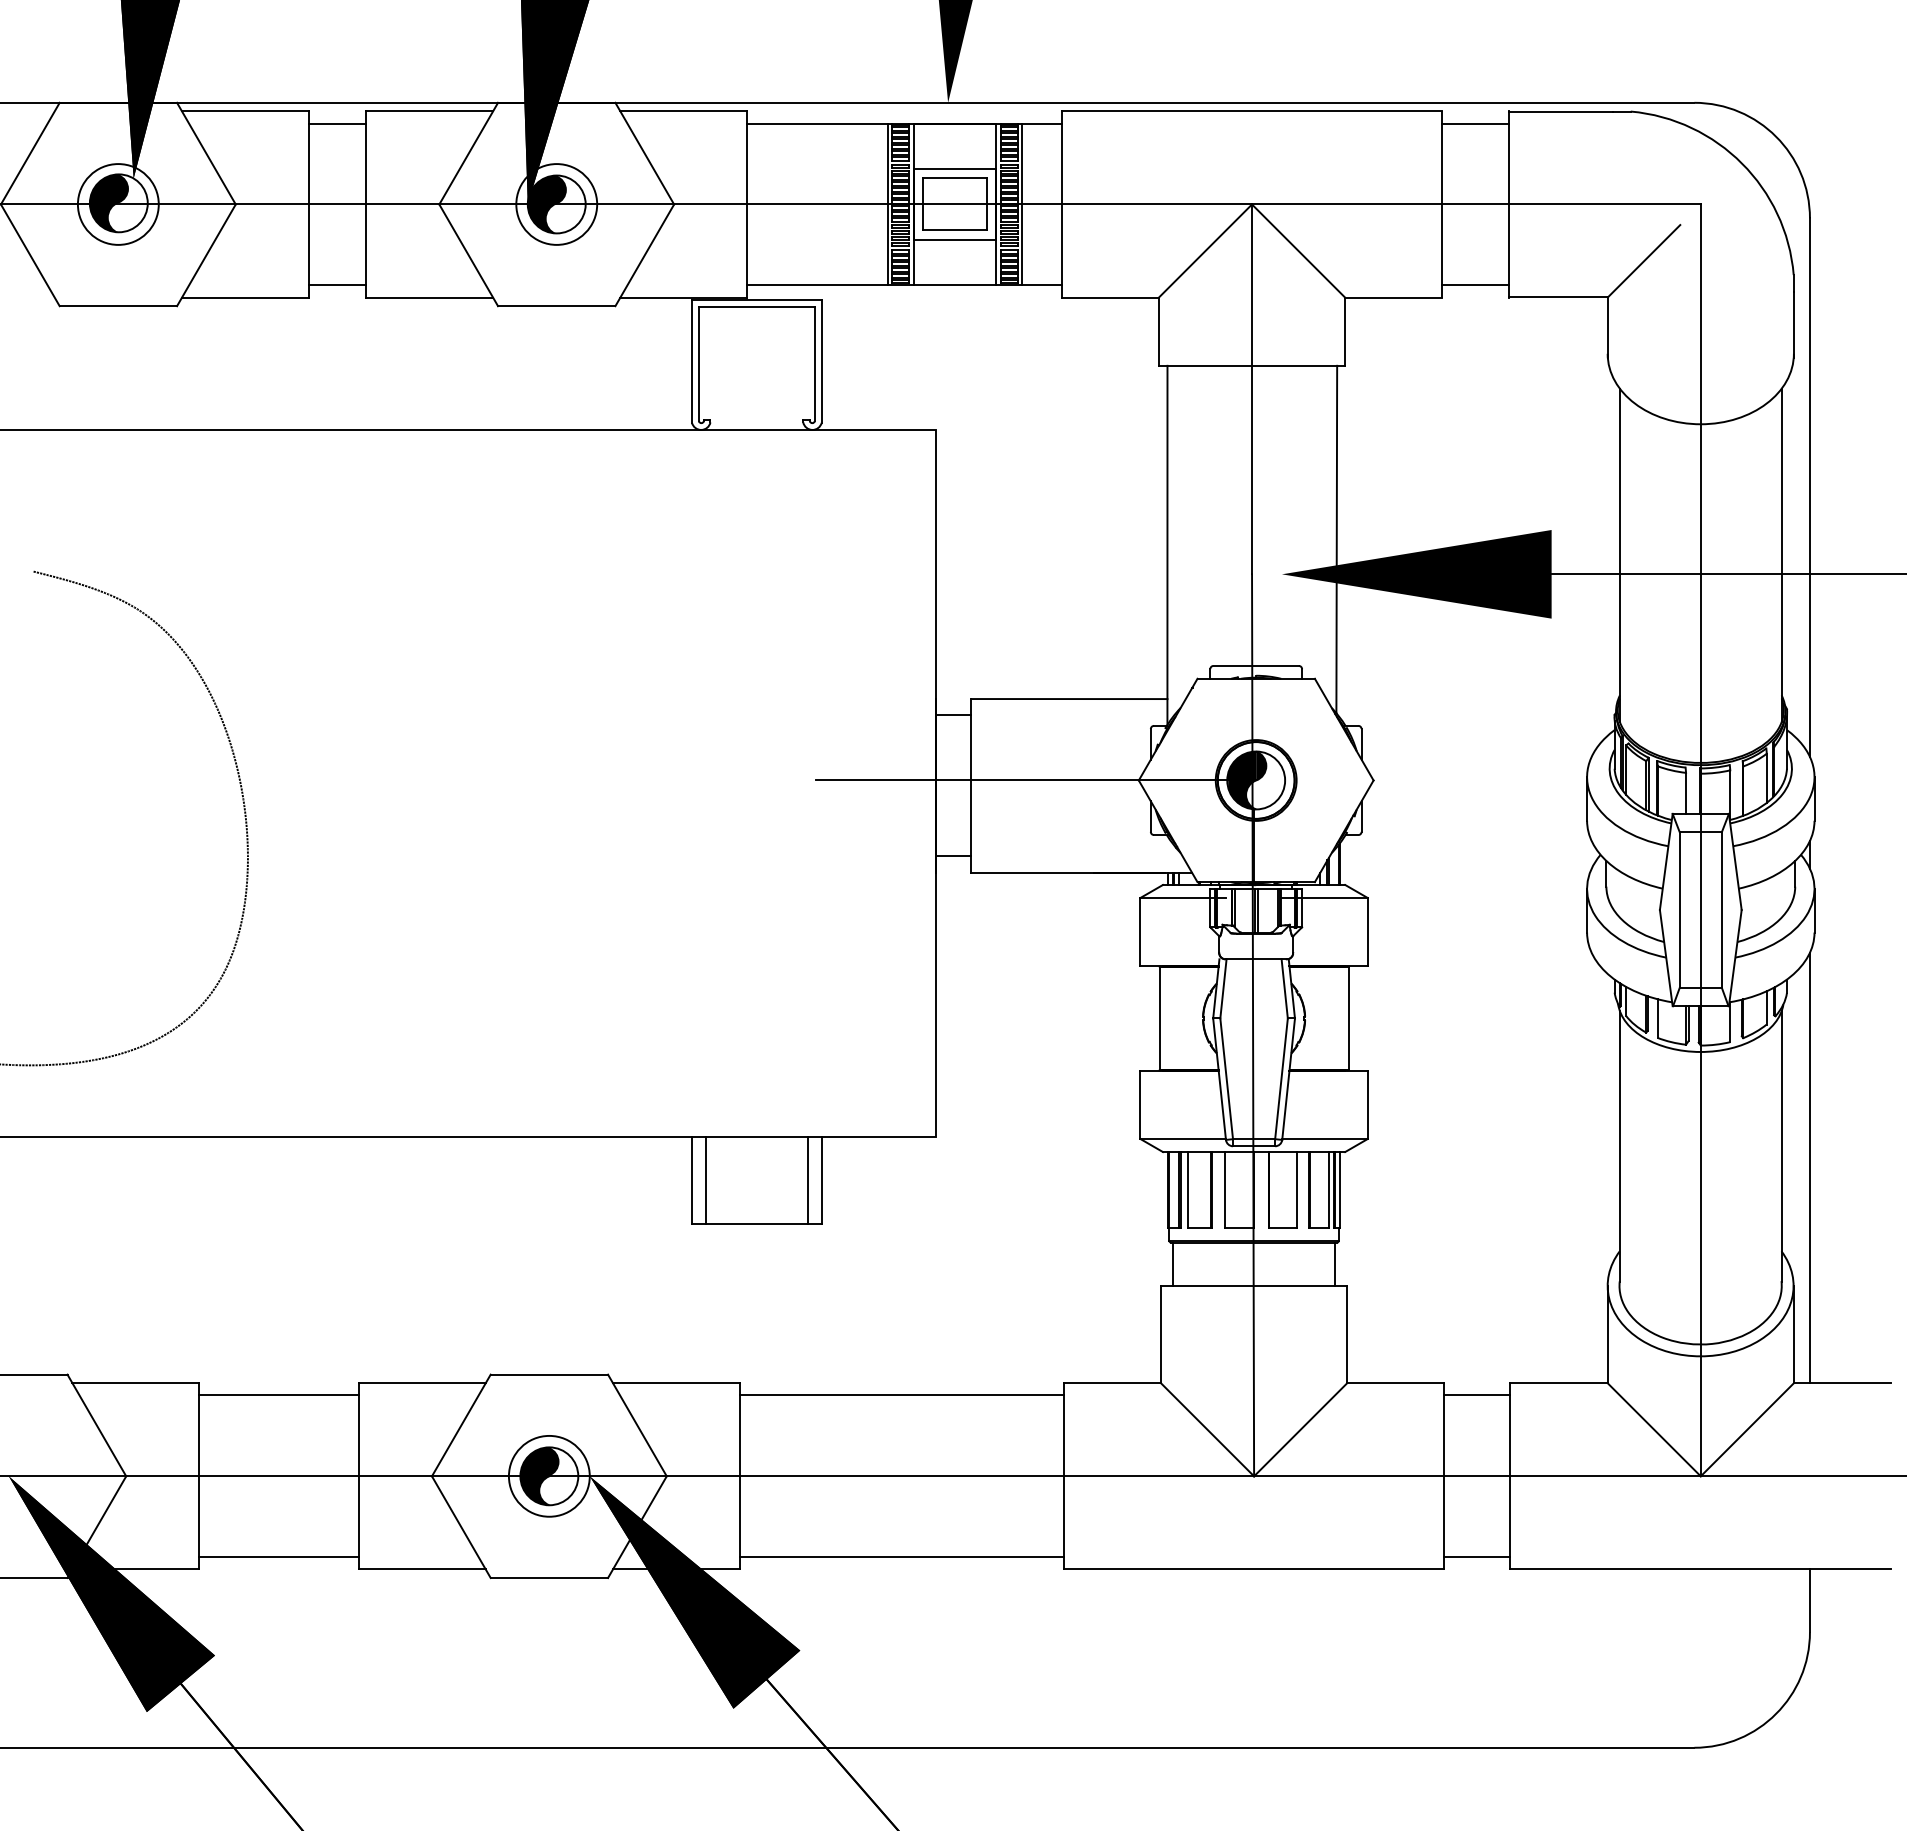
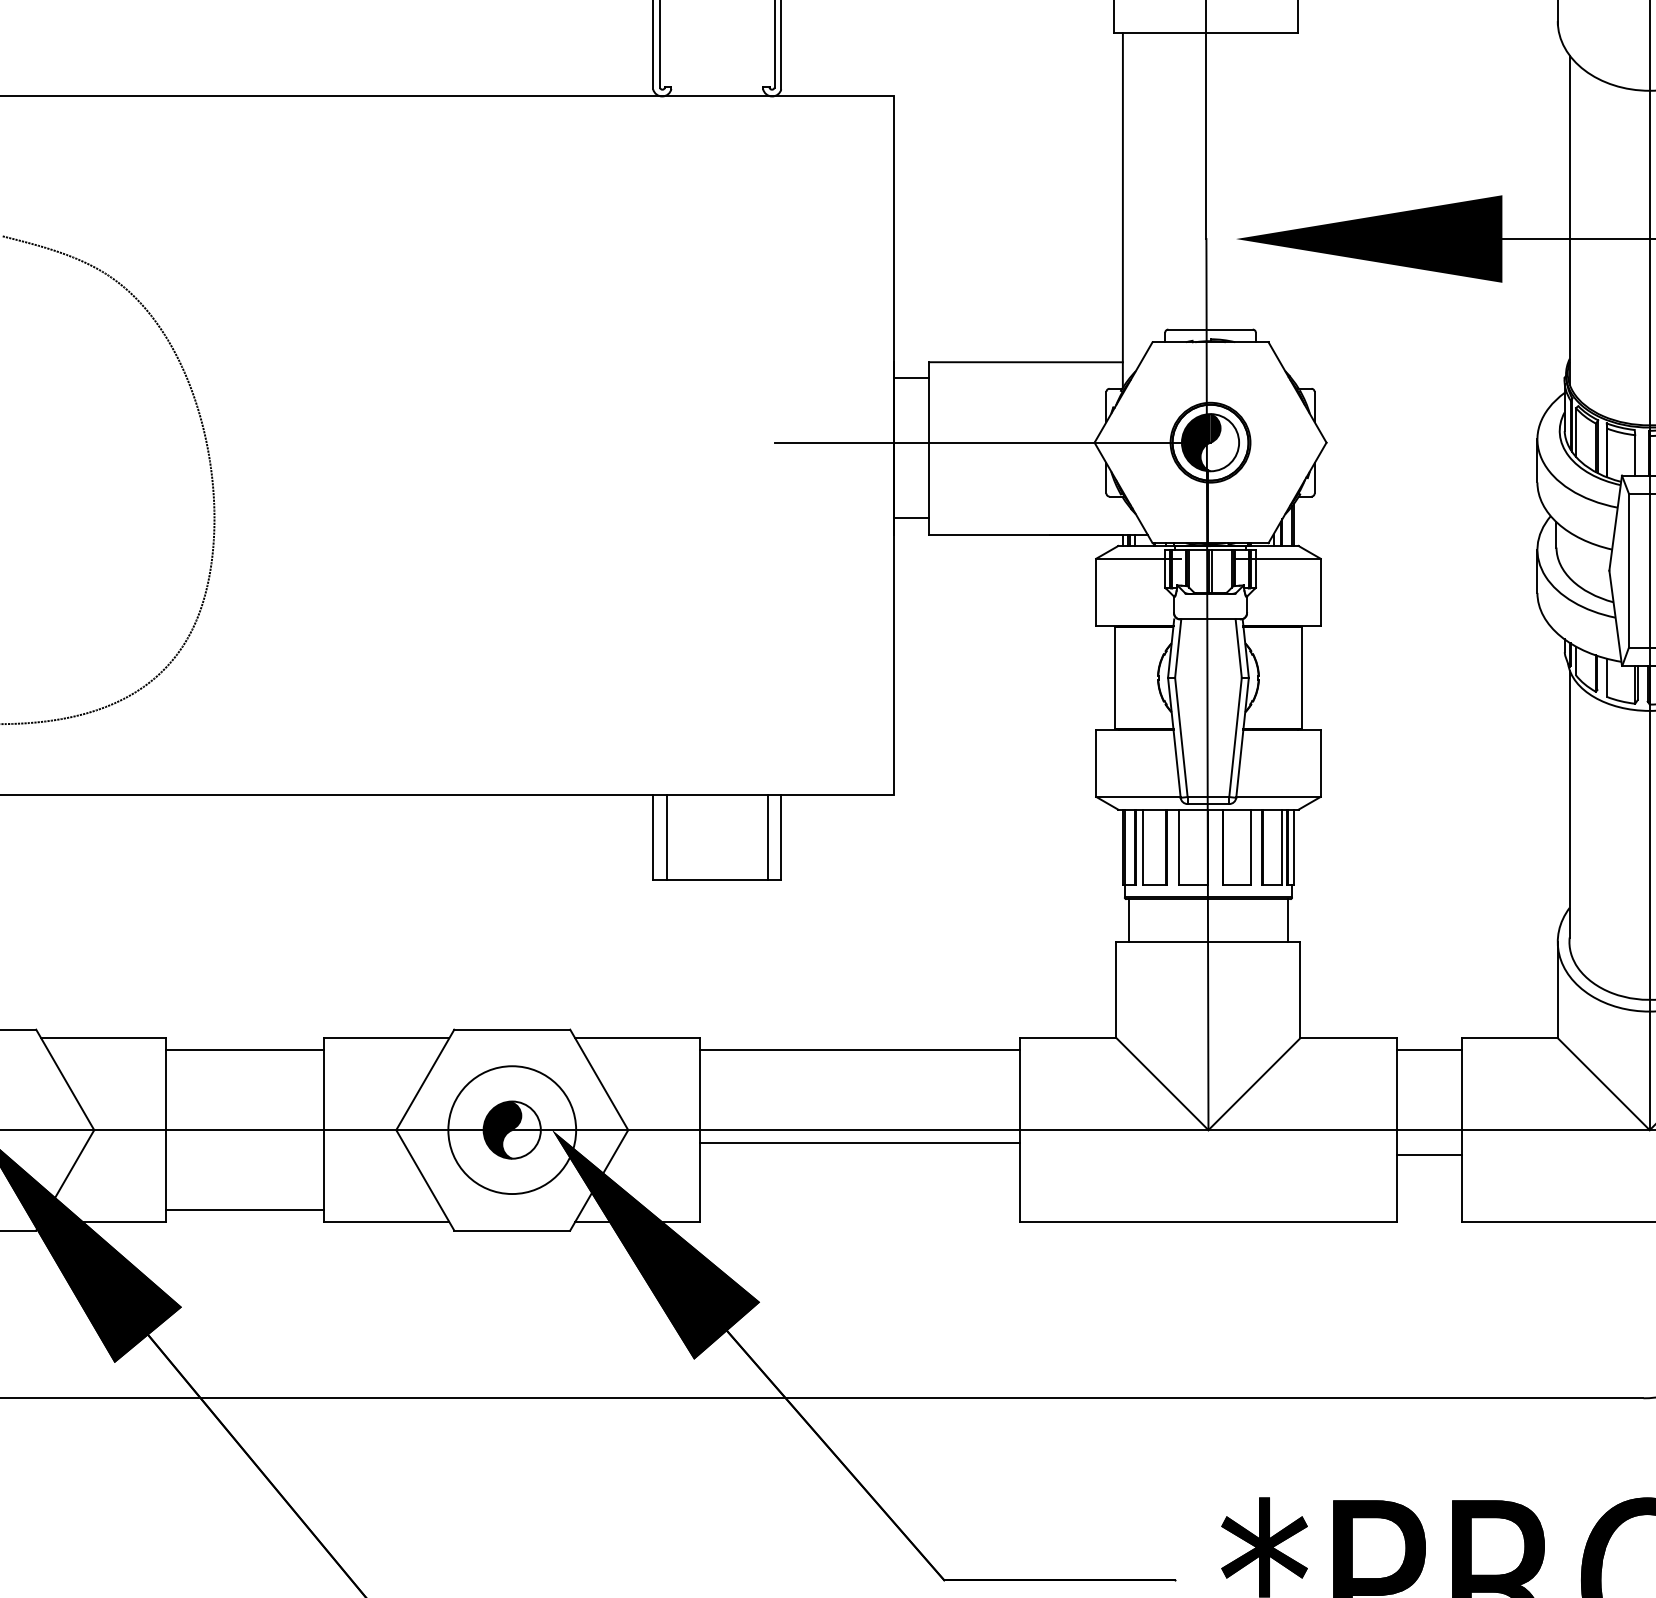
line: (1336, 539) -> (1289, 204), removed
circle: (548, 1475) -> (511, 1129), size x1.6
line: (901, 1557) -> (860, 1143), moved
line: (1477, 1557) -> (1429, 1154), moved

